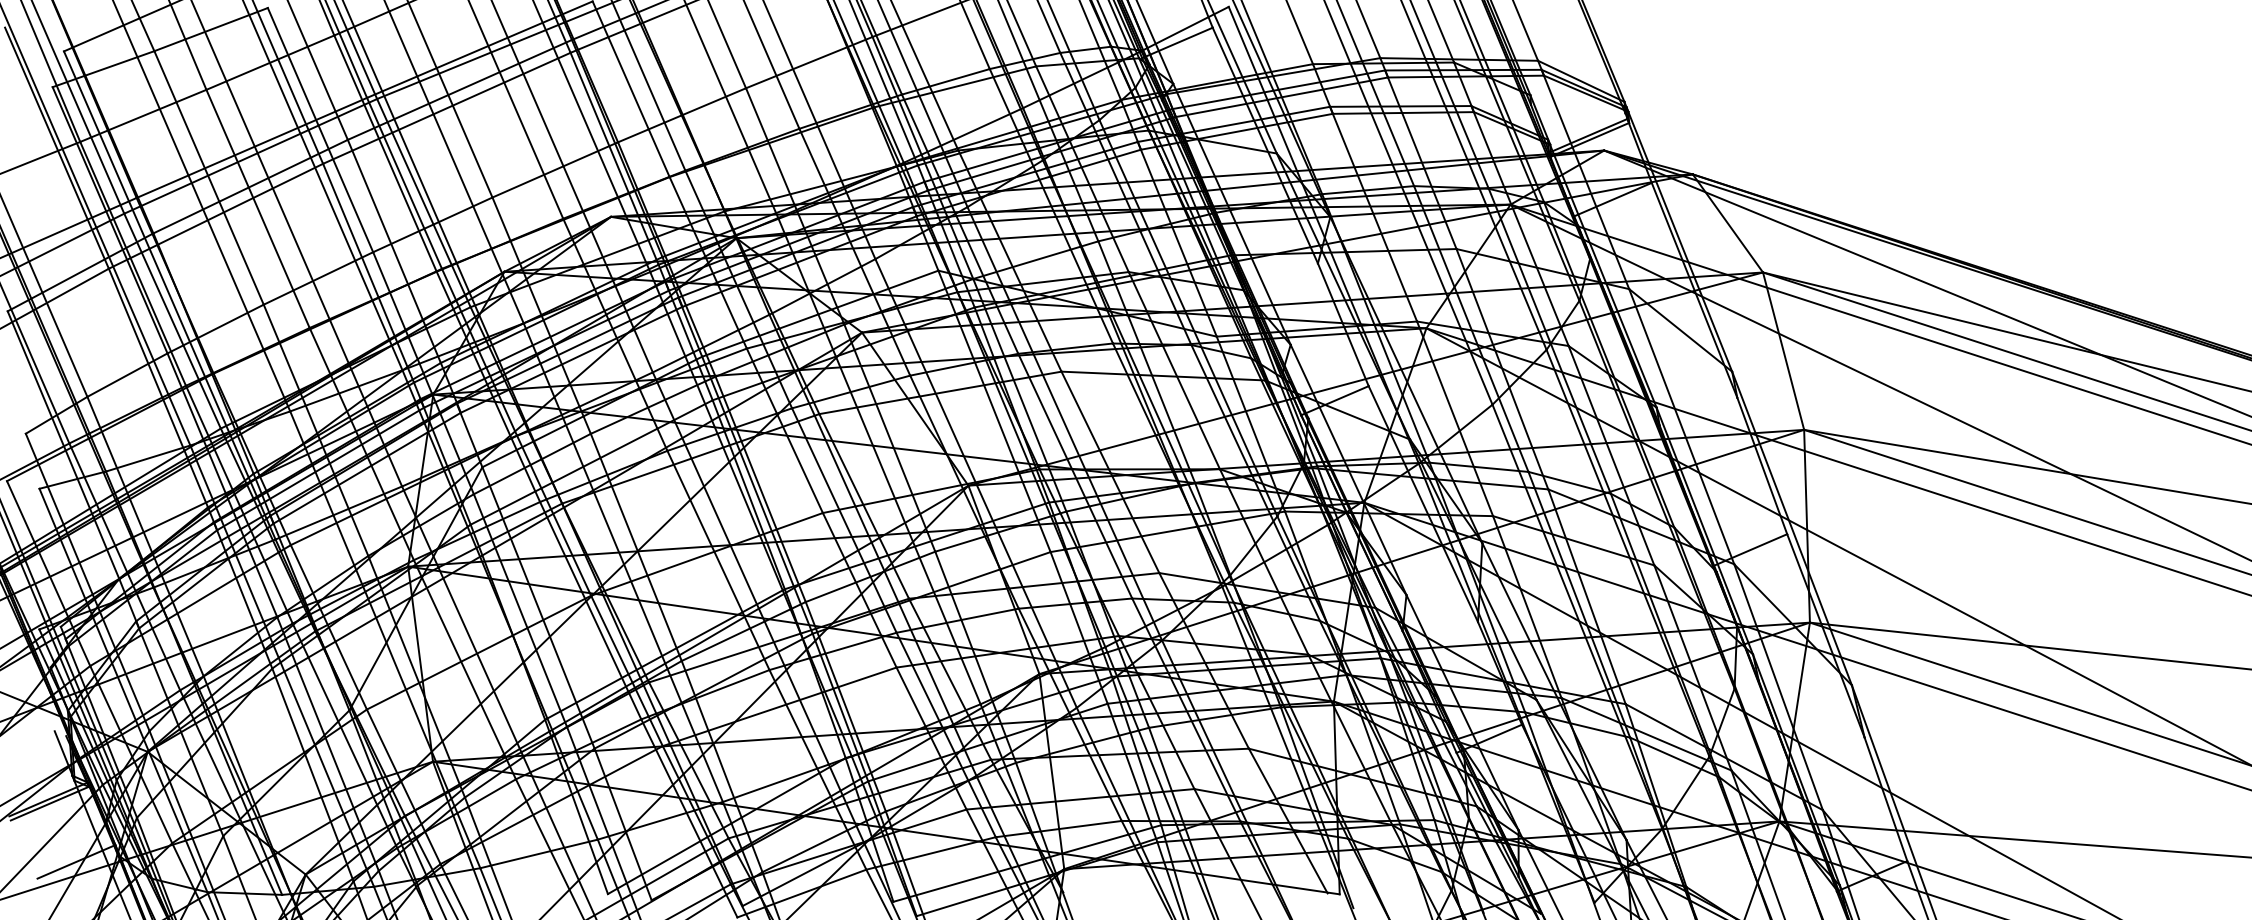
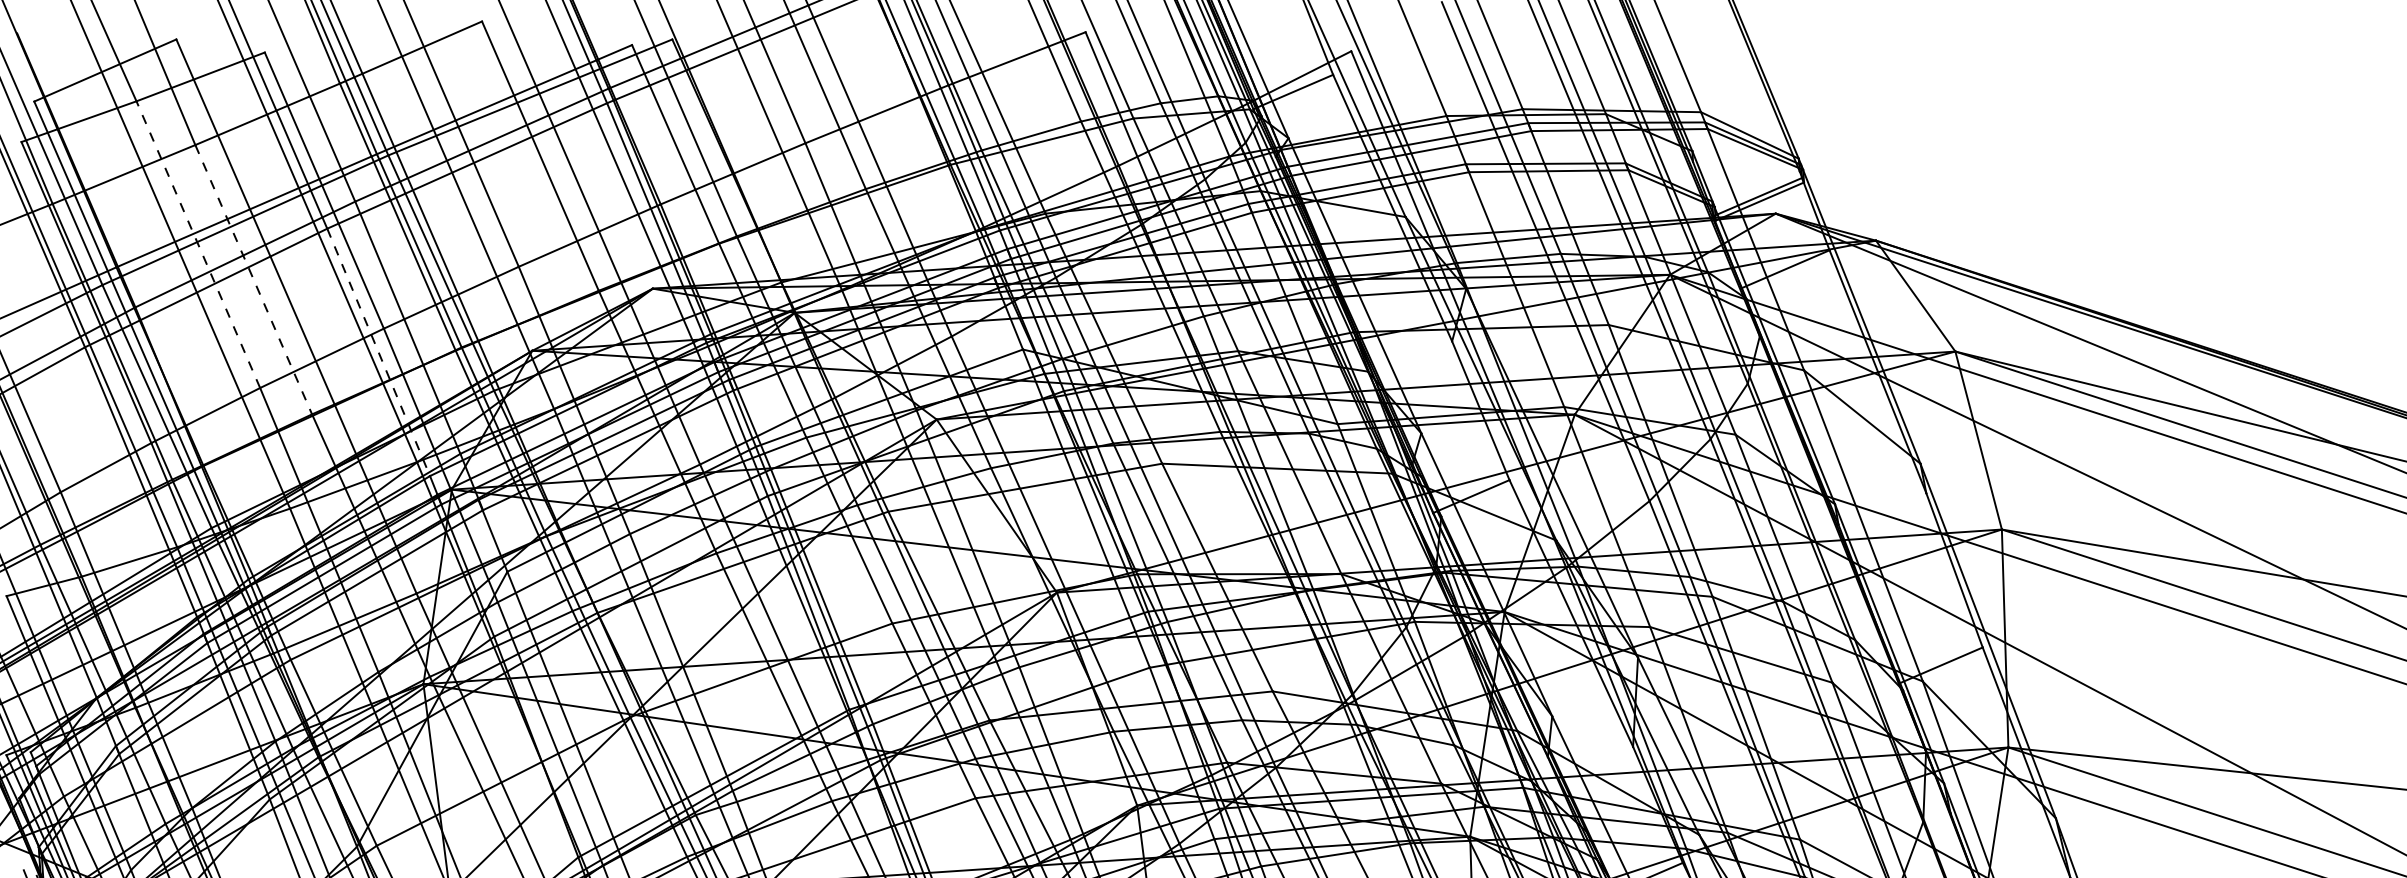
line: (208, 177) -> (197, 244), solid -> dashed
line: (258, 208) -> (254, 279), solid -> dashed
line: (368, 273) -> (378, 352), solid -> dashed

